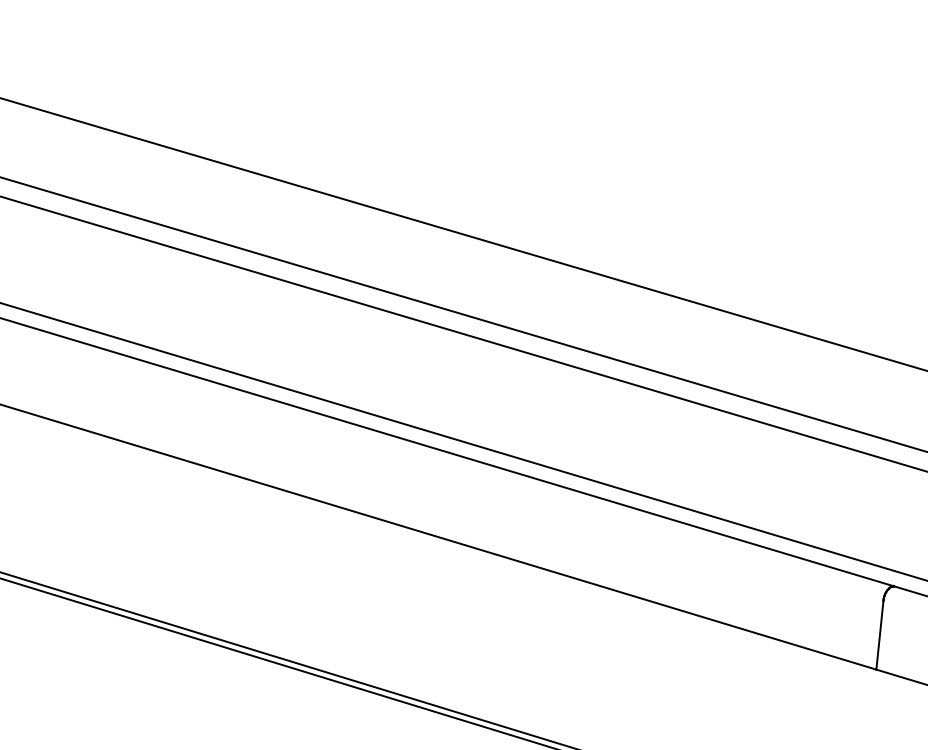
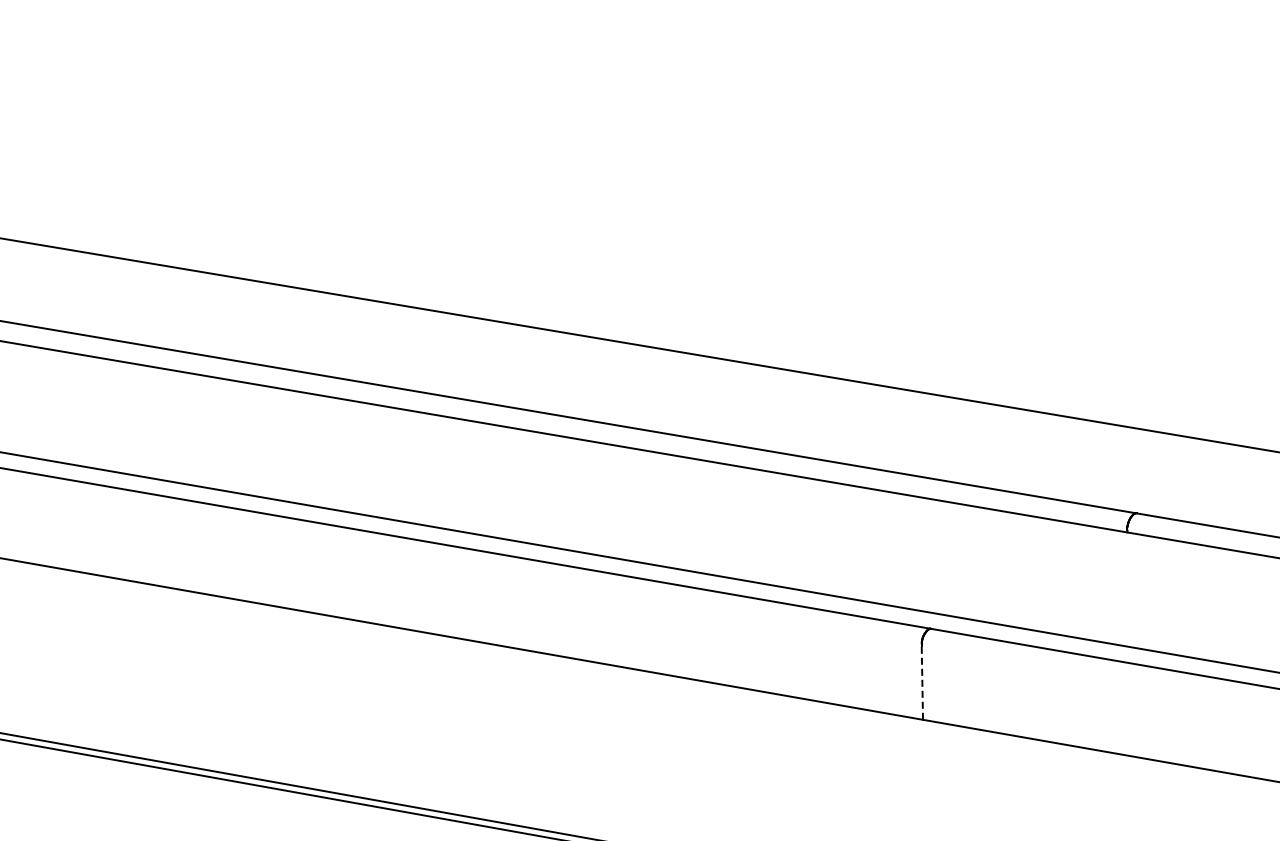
line: (880, 635) -> (922, 682), solid -> dashed

